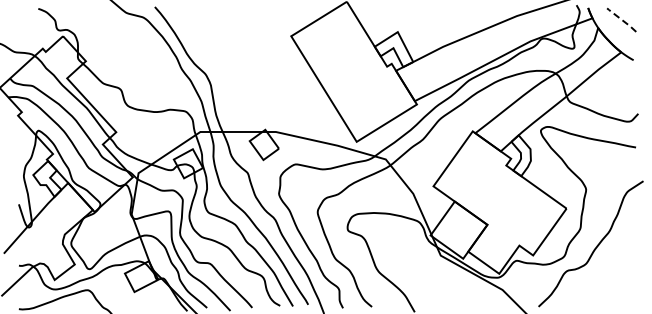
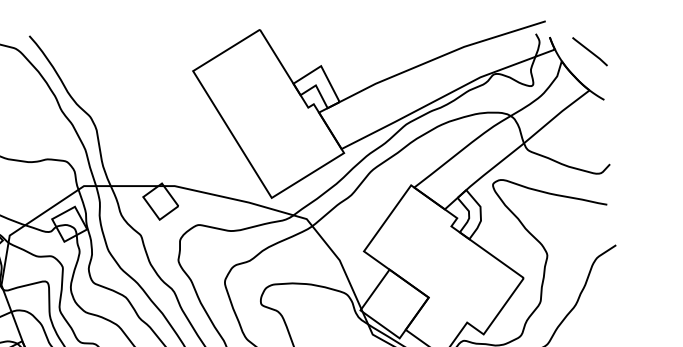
line: (621, 19) -> (589, 50), dashed -> solid

